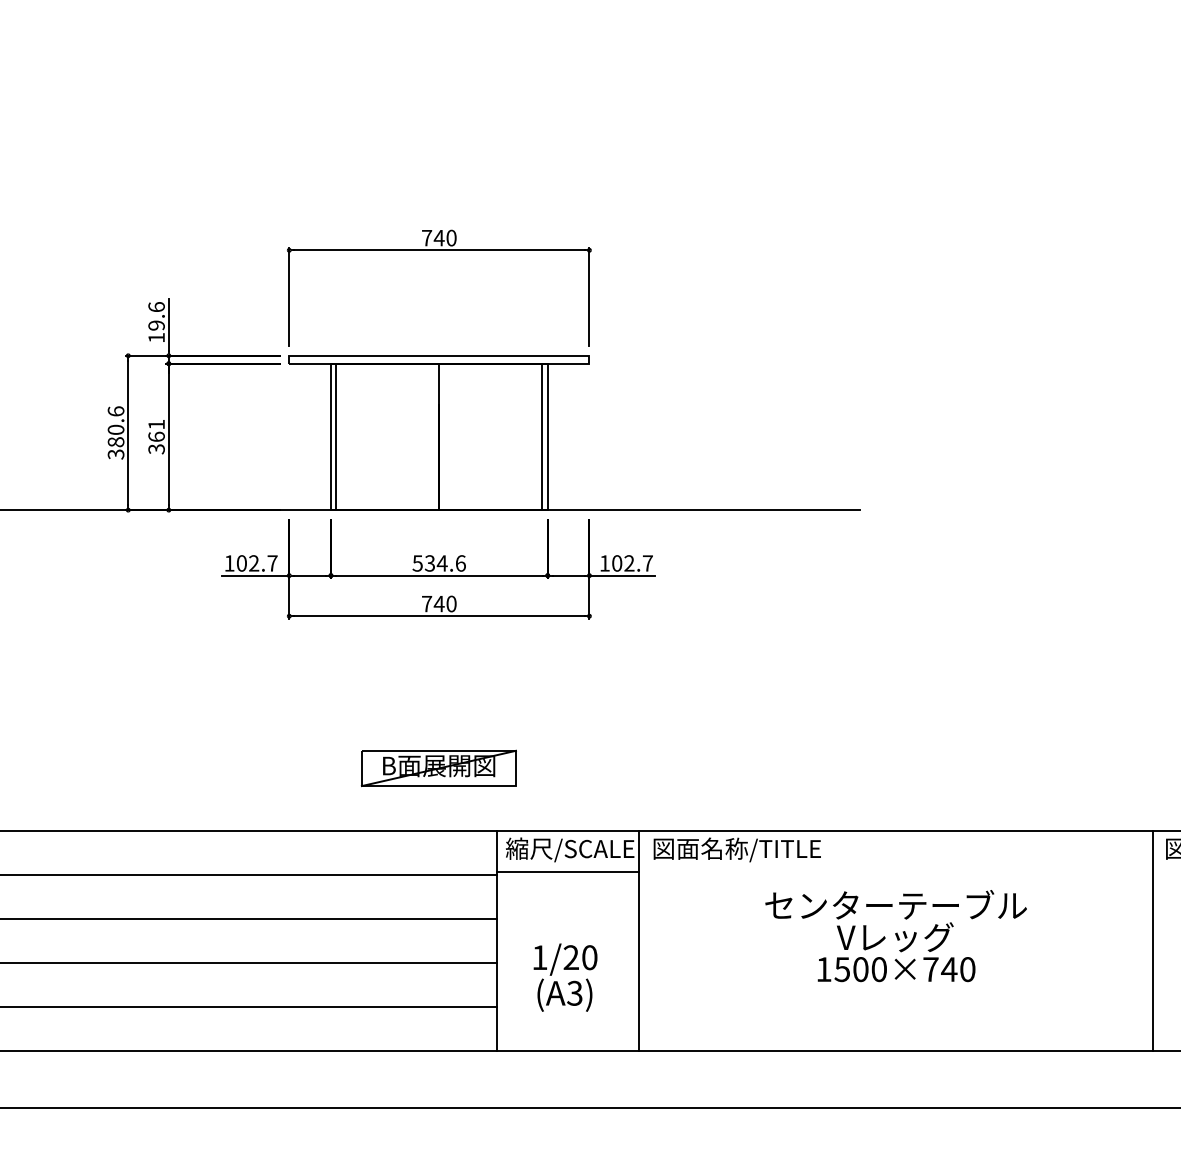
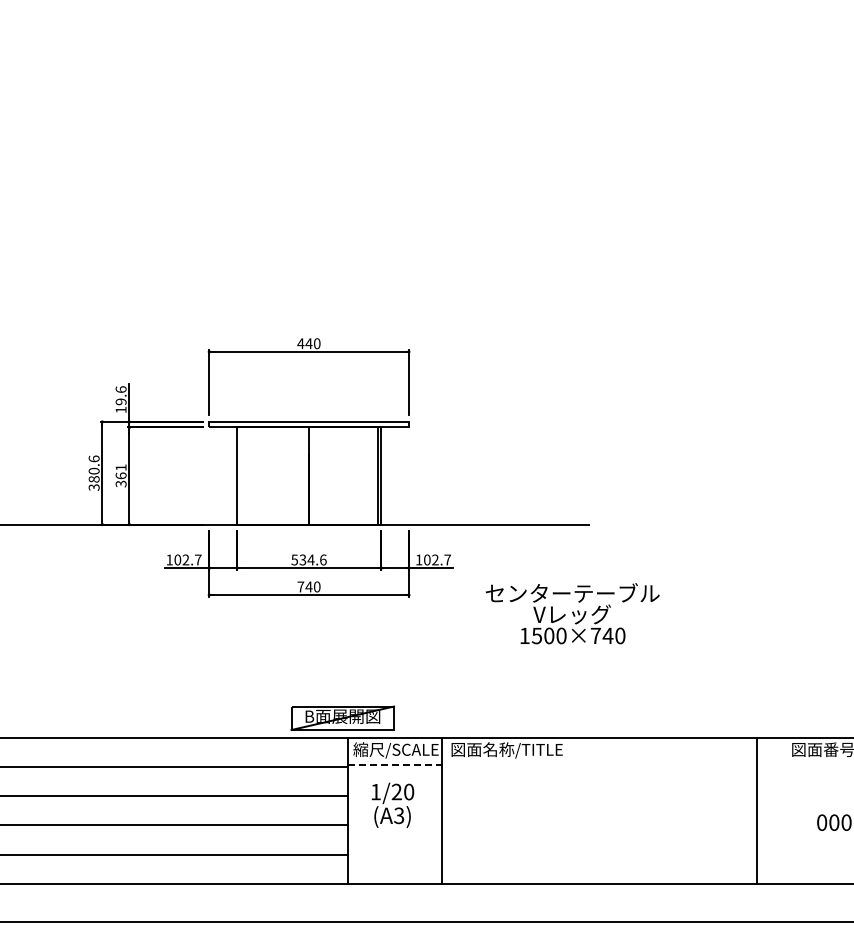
text: (426, 237) -> (300, 343), 740 -> 440
line: (336, 436) -> (240, 475), removed
part: (438, 767) -> (342, 717), moved
line: (569, 872) -> (395, 765), solid -> dashed
text: (895, 935) -> (572, 613), moved
line: (1153, 940) -> (756, 810), moved
text: (564, 976) -> (392, 804), moved

